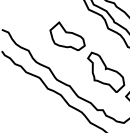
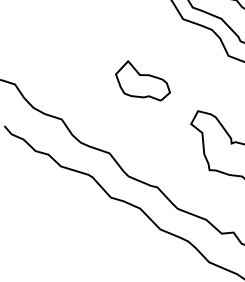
part: (67, 36) -> (142, 81), size x0.7

